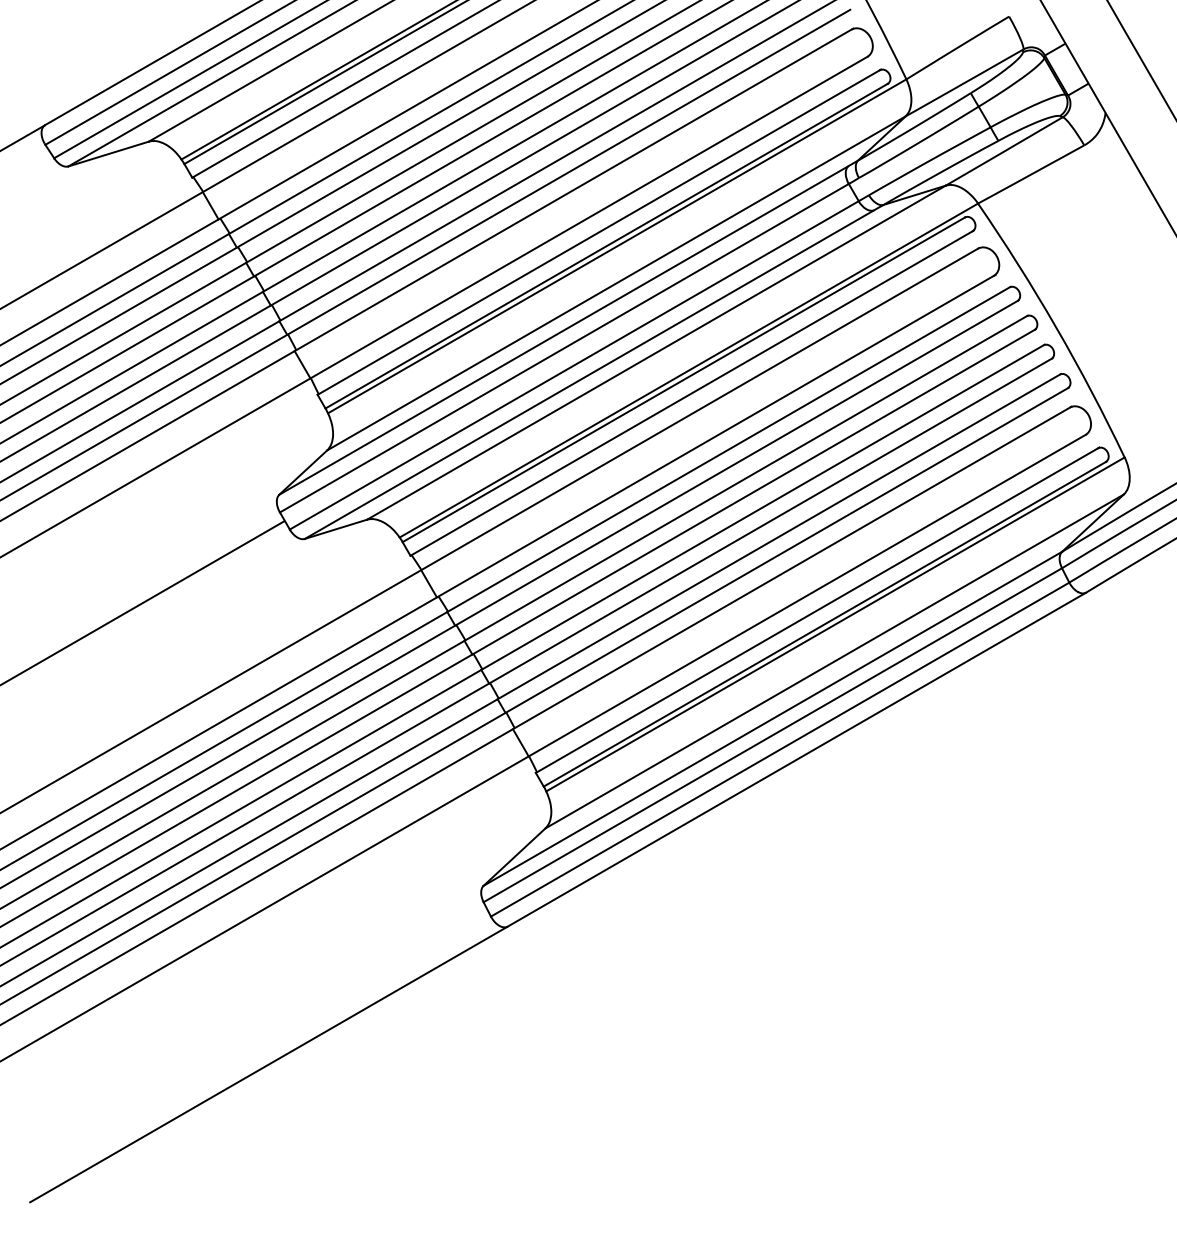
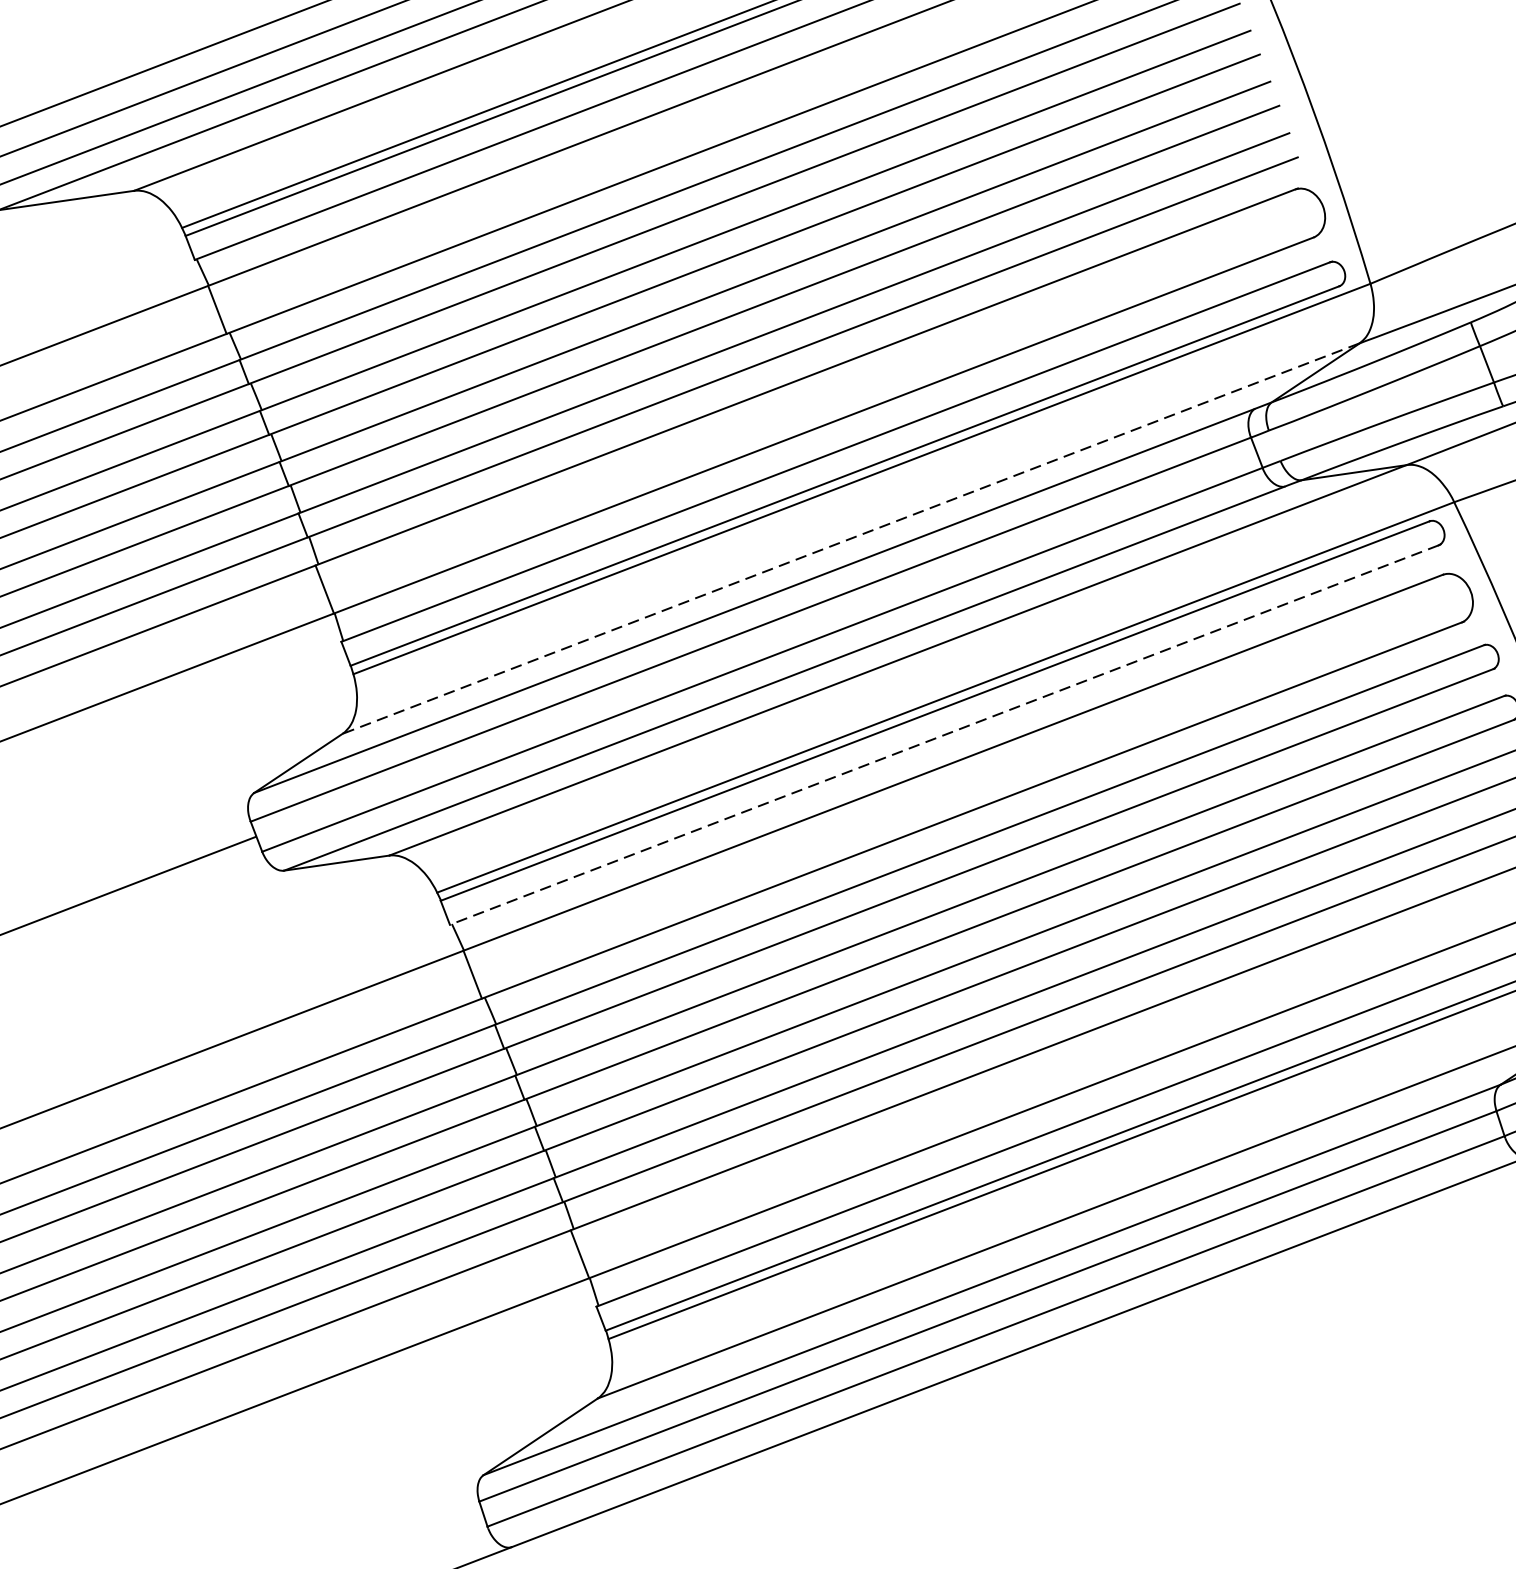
line: (616, 283) -> (851, 538), solid -> dashed
line: (691, 393) -> (944, 735), solid -> dashed

